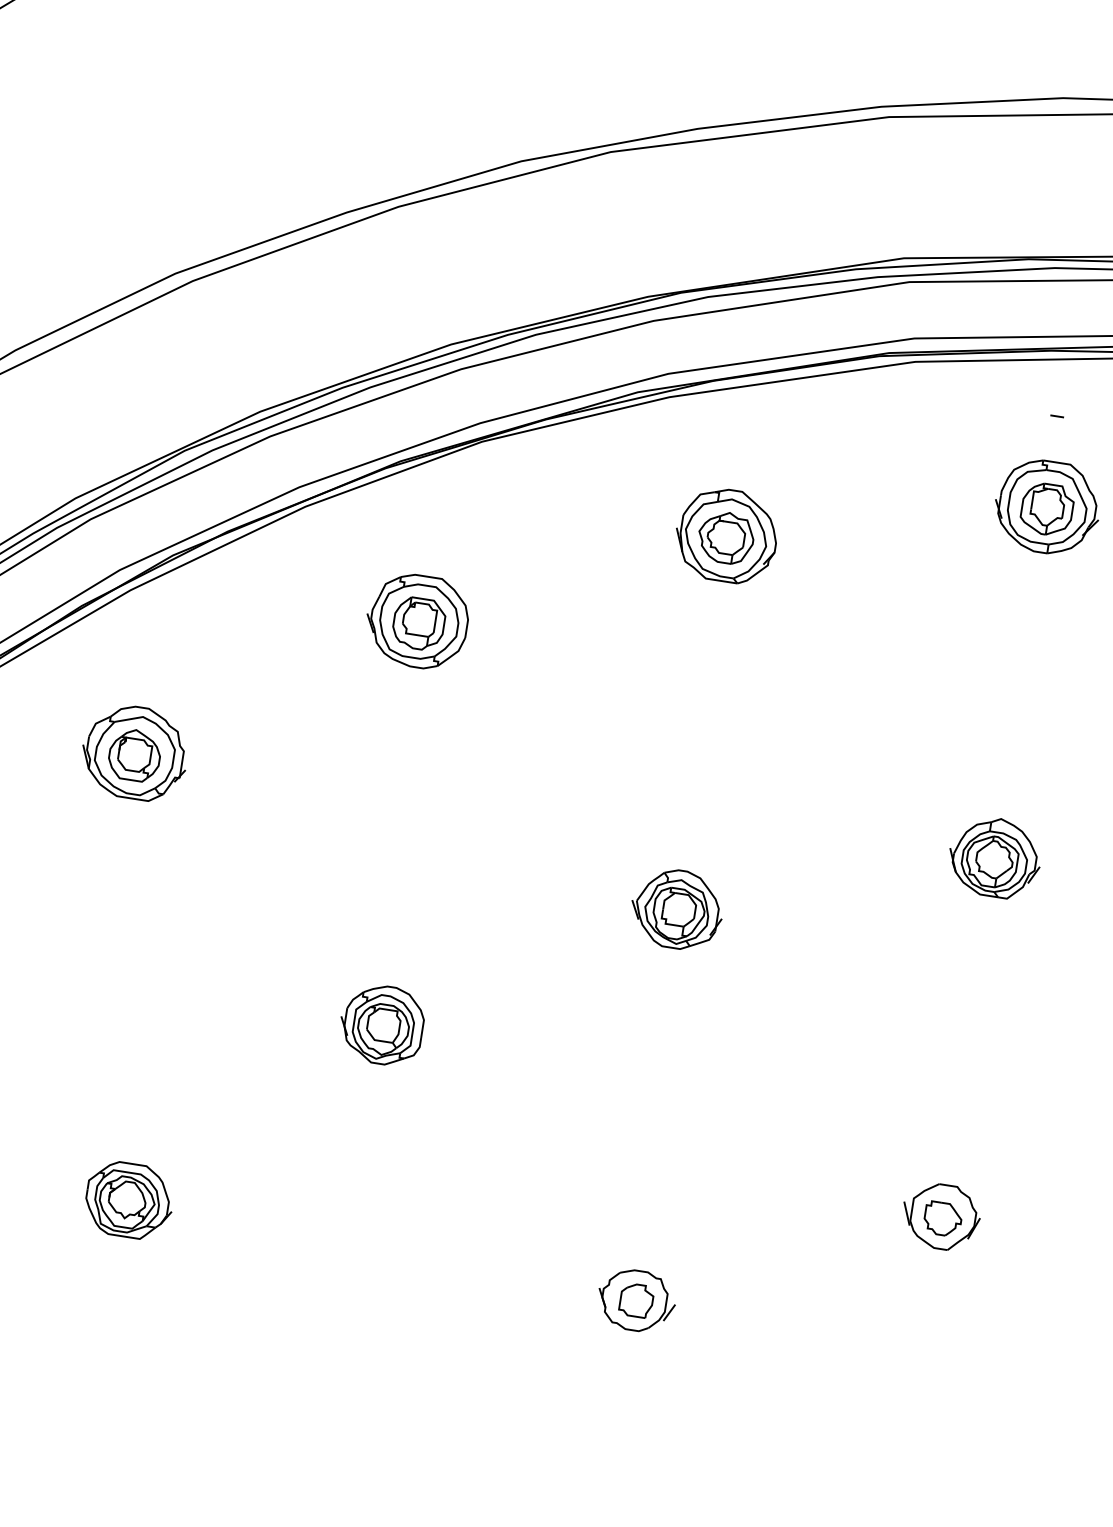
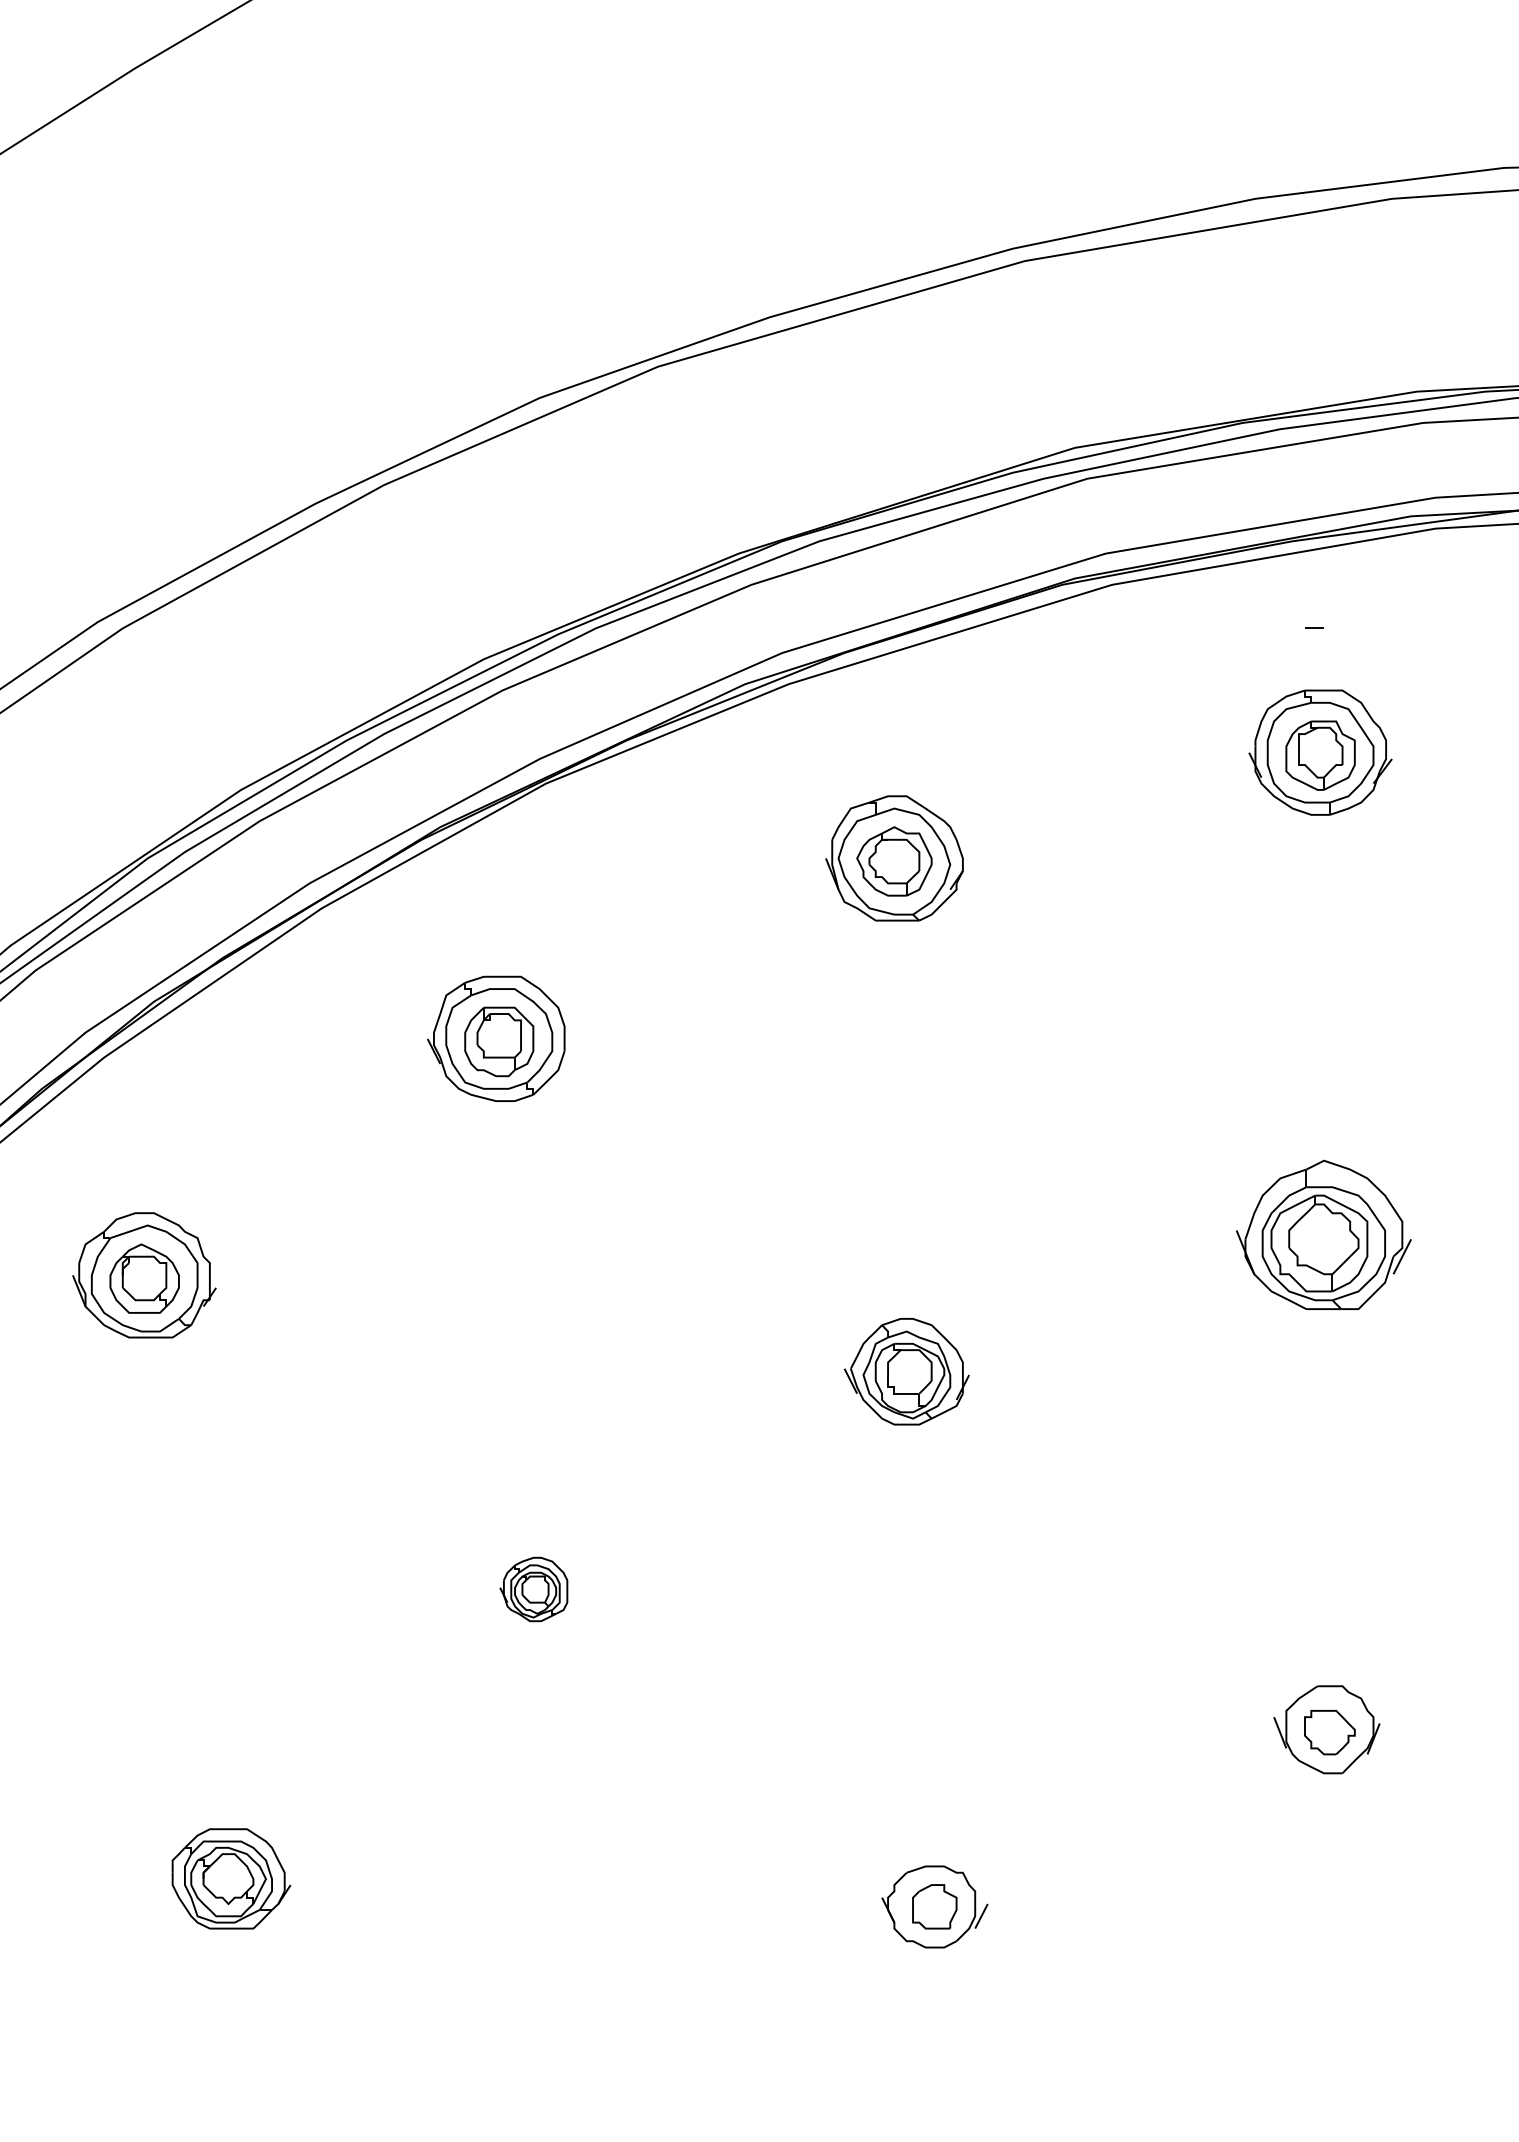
part: (994, 857) -> (1323, 1234), size x1.4
part: (381, 1024) -> (533, 1589), size x0.6

